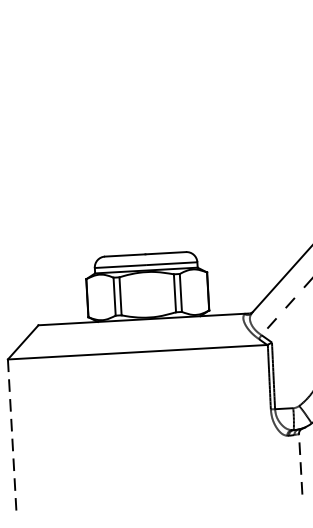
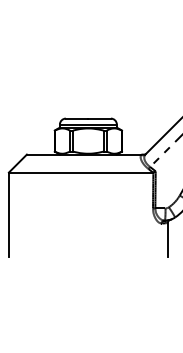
line: (11, 434) -> (8, 214), dashed -> solid
line: (300, 463) -> (167, 239), dashed -> solid

